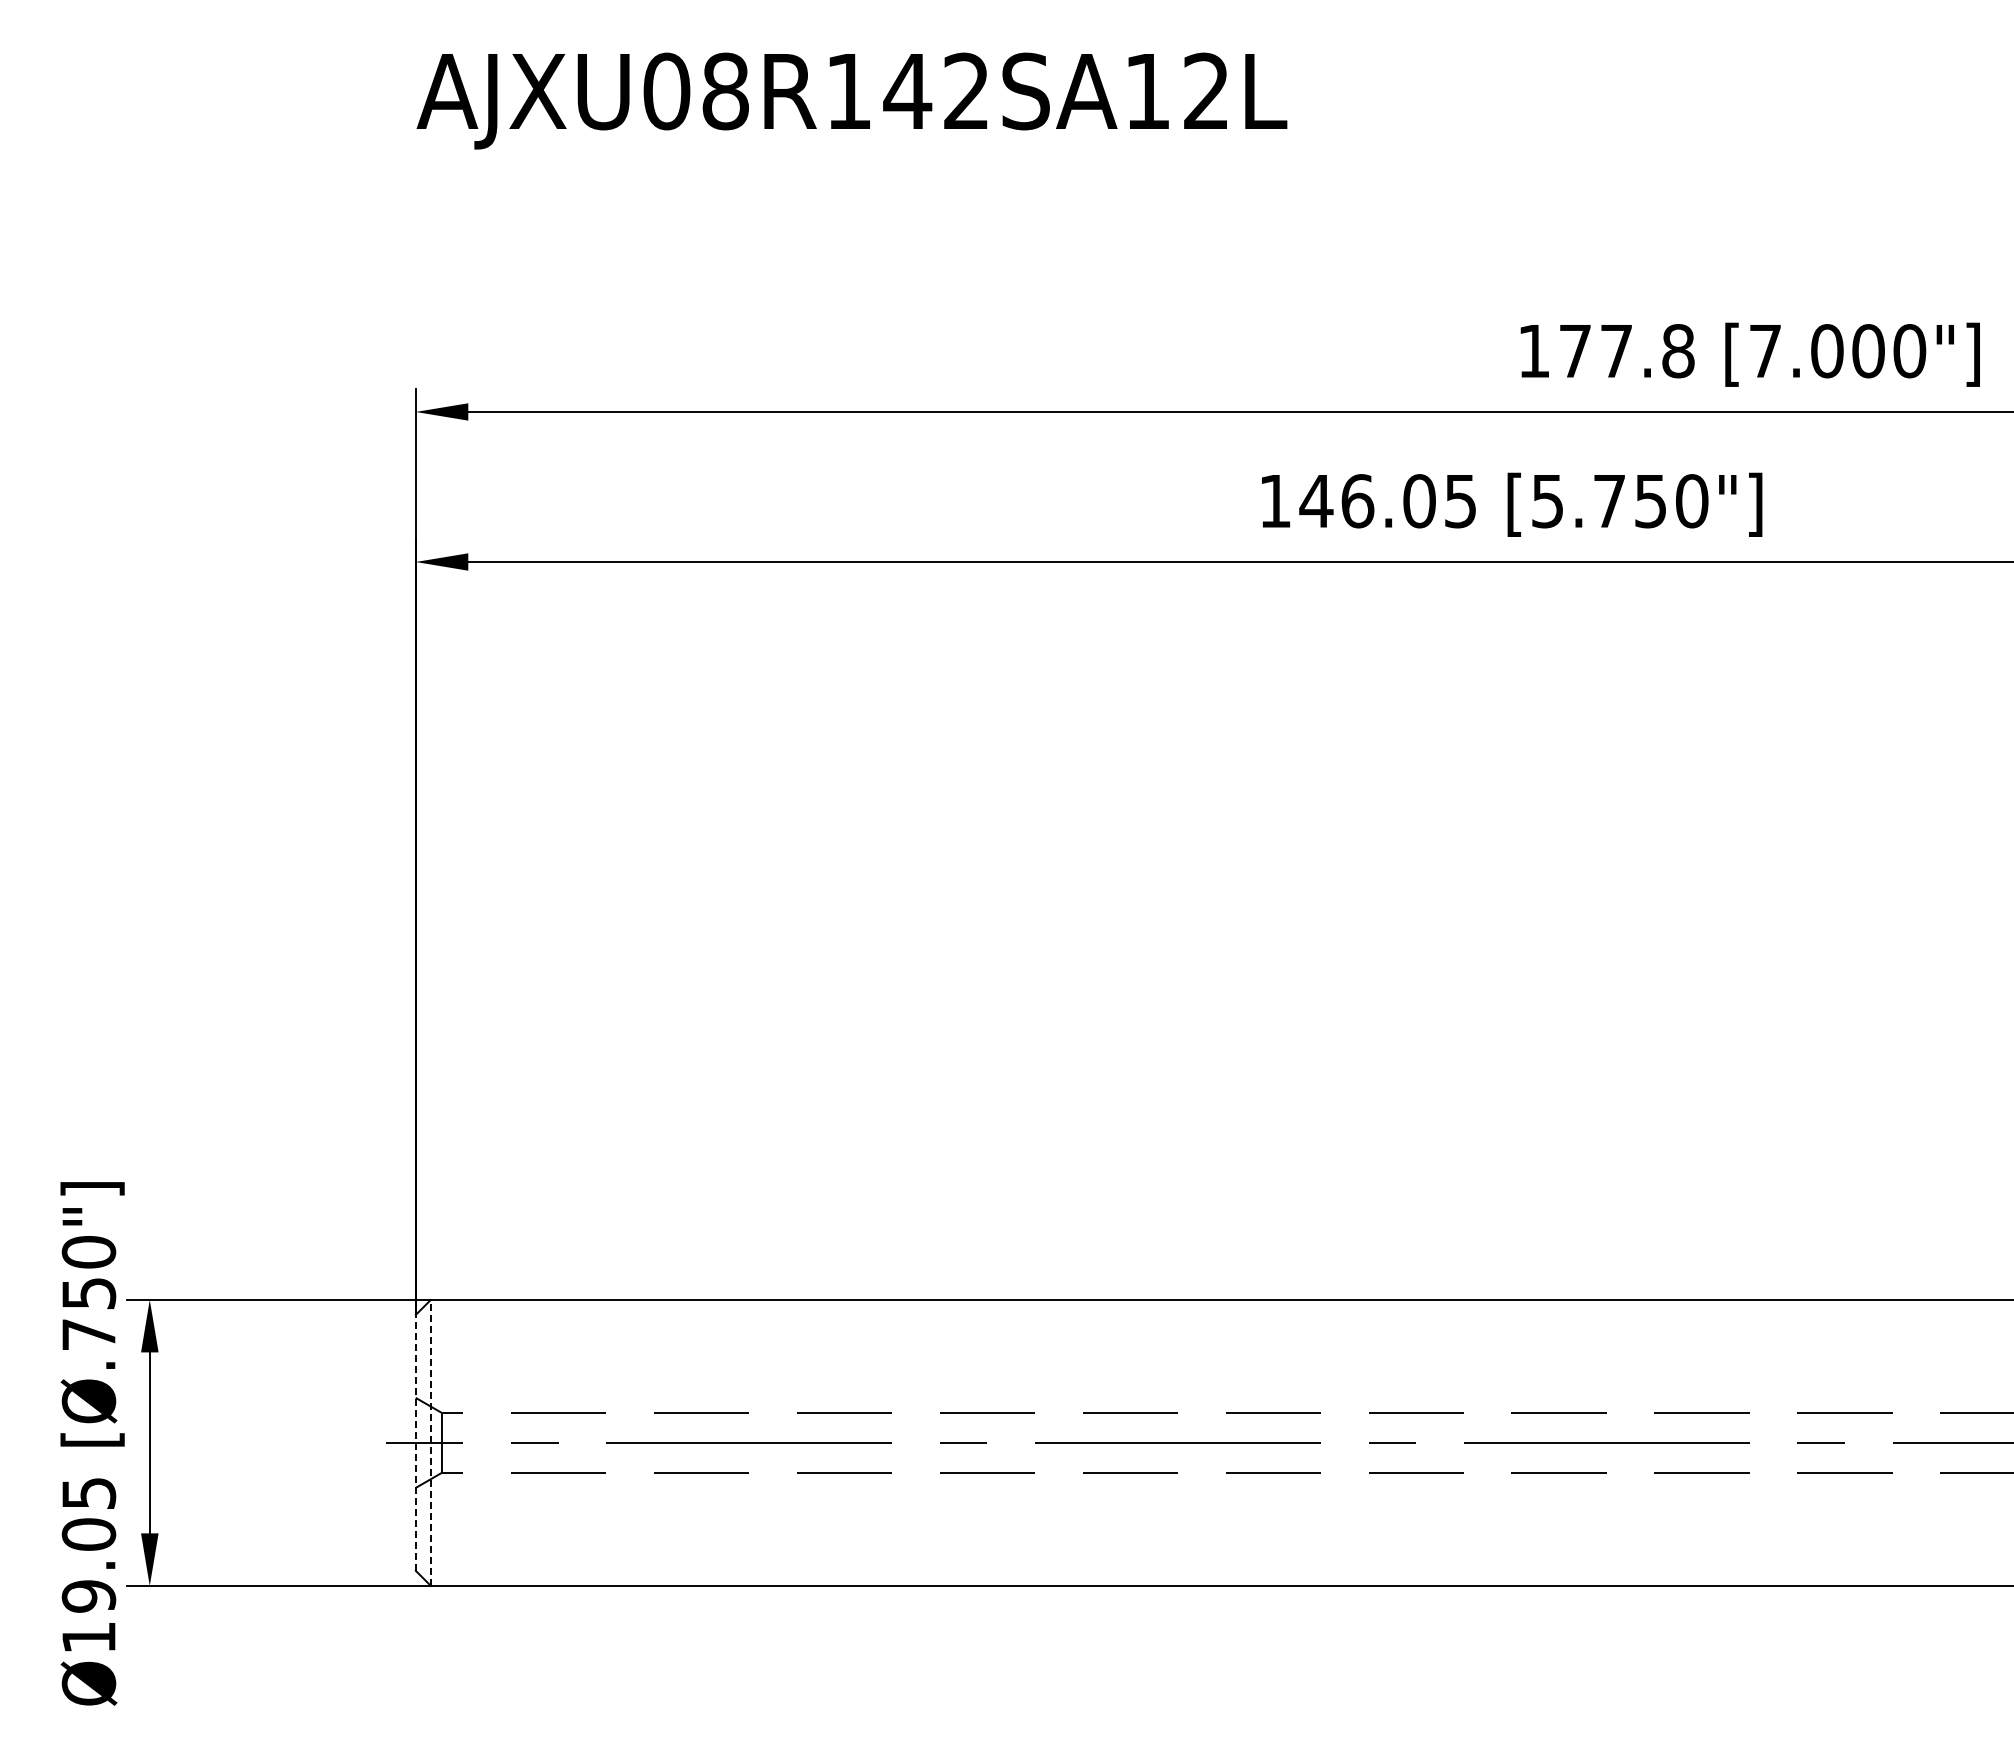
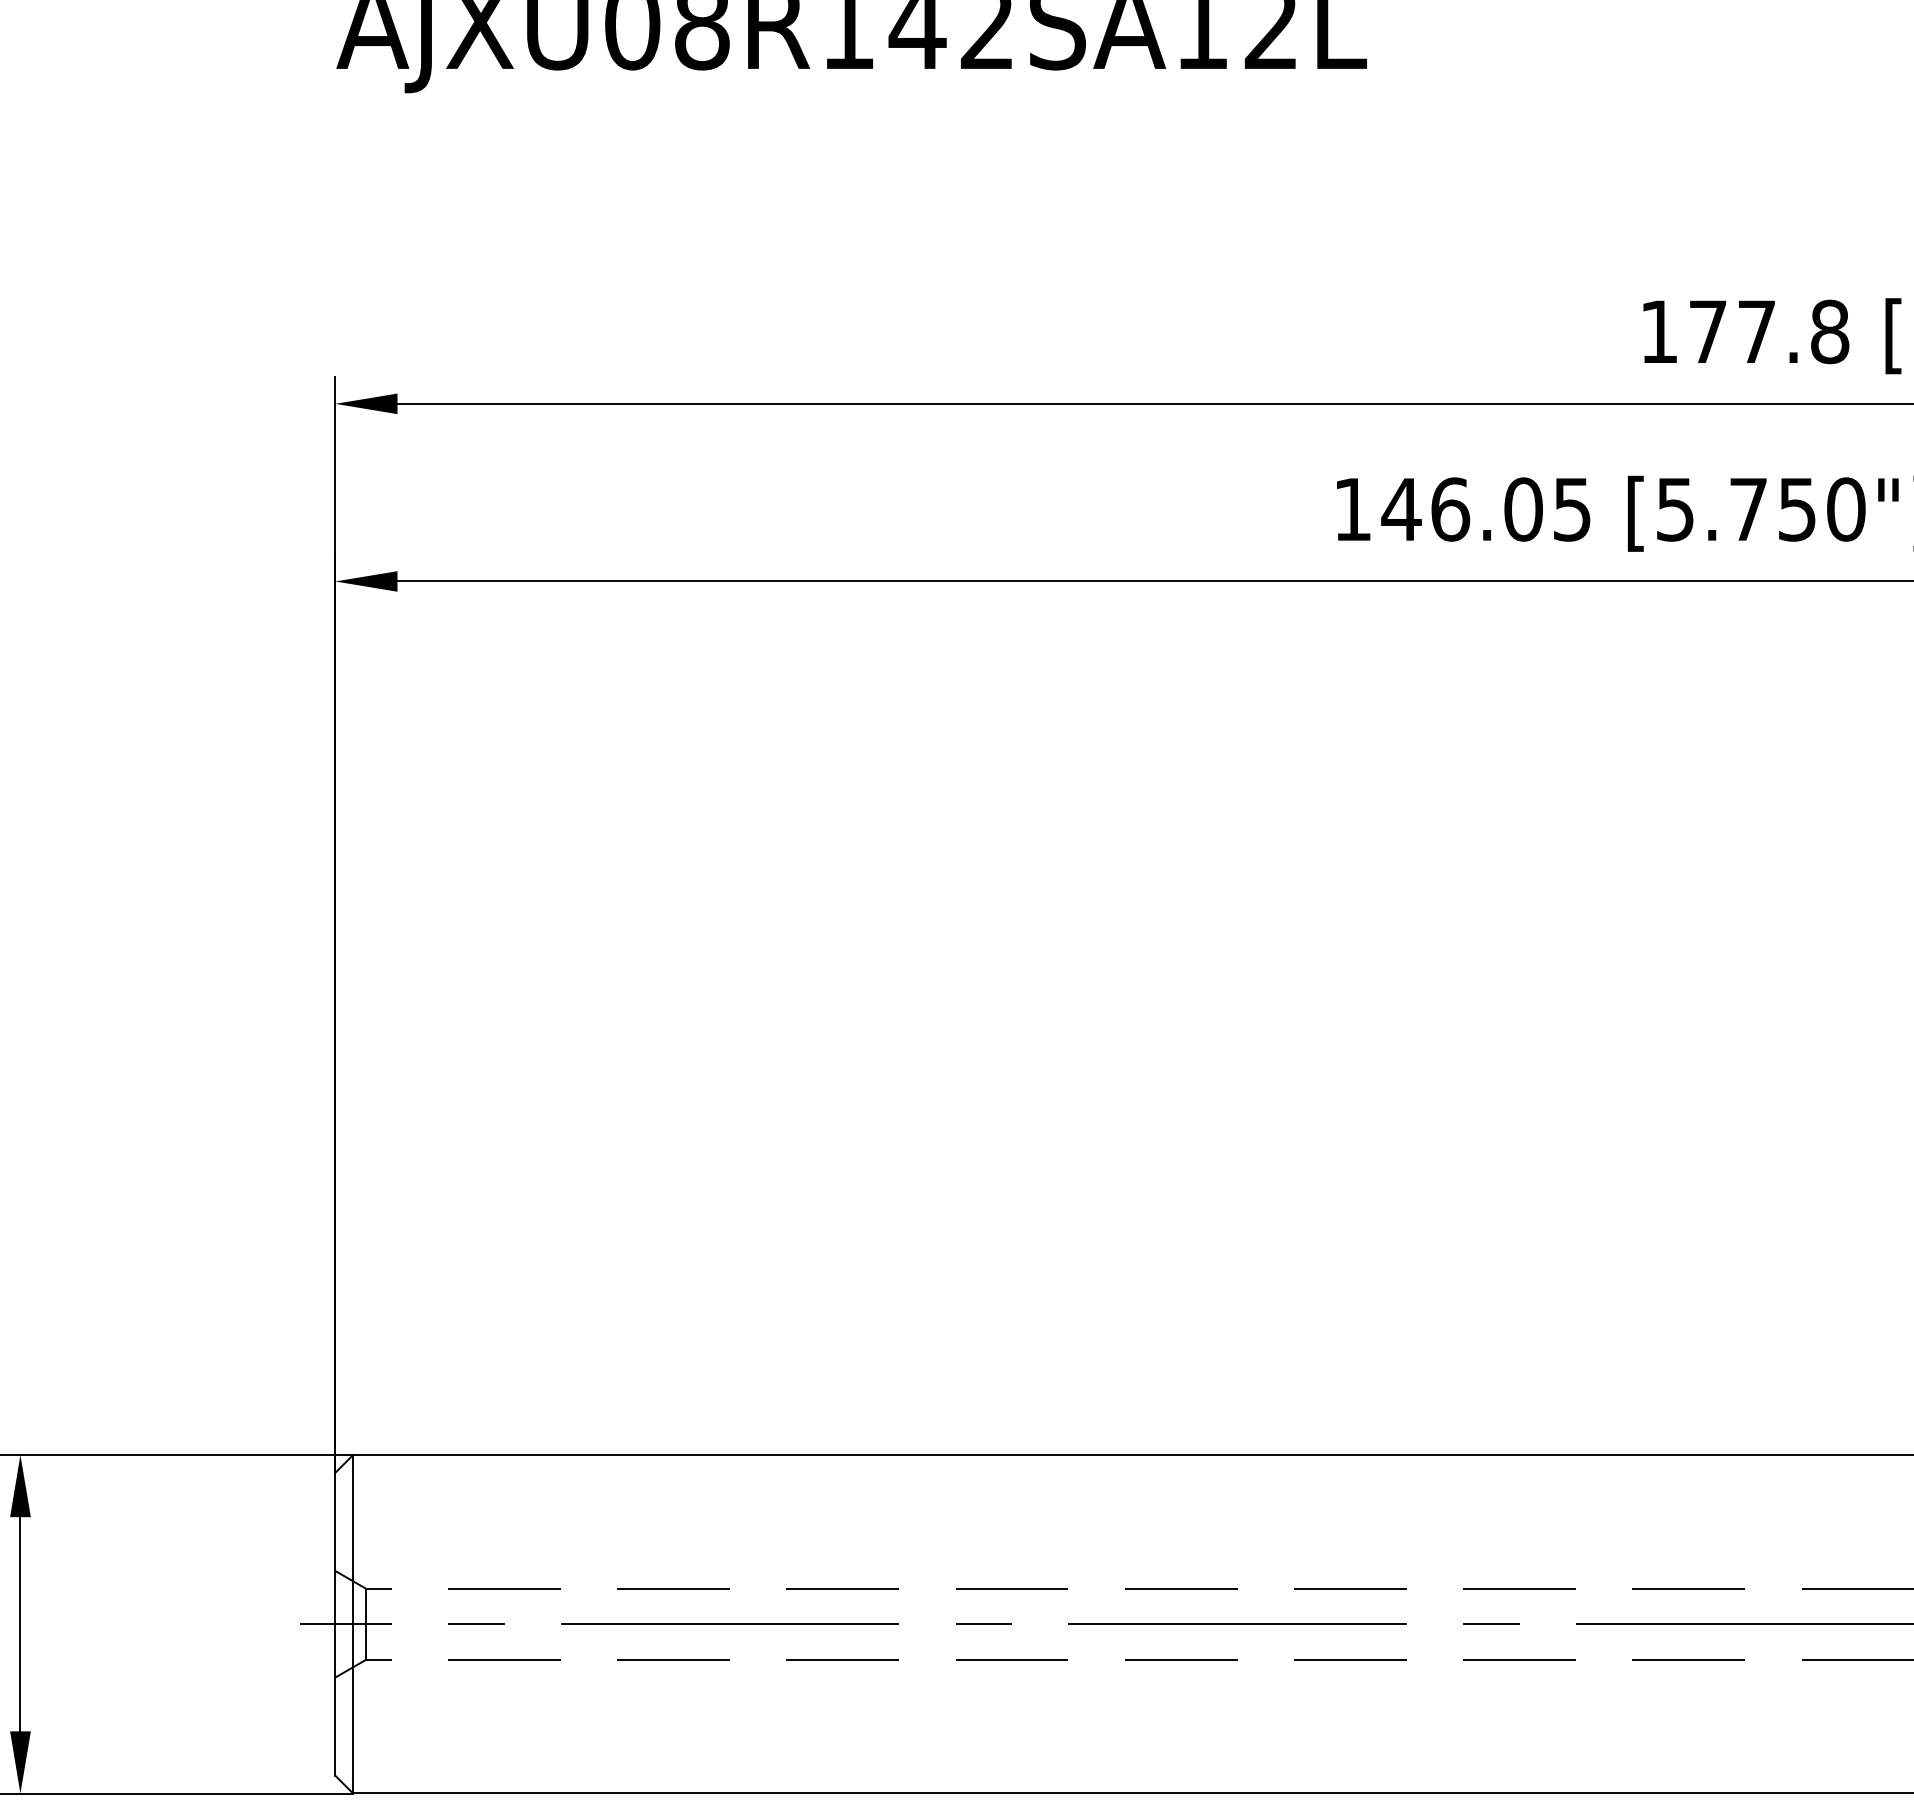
line: (415, 1442) -> (334, 1623), dashed -> solid
line: (430, 1442) -> (352, 1623), dashed -> solid

